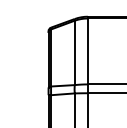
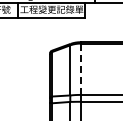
line: (87, 51) -> (80, 69), solid -> dashed

